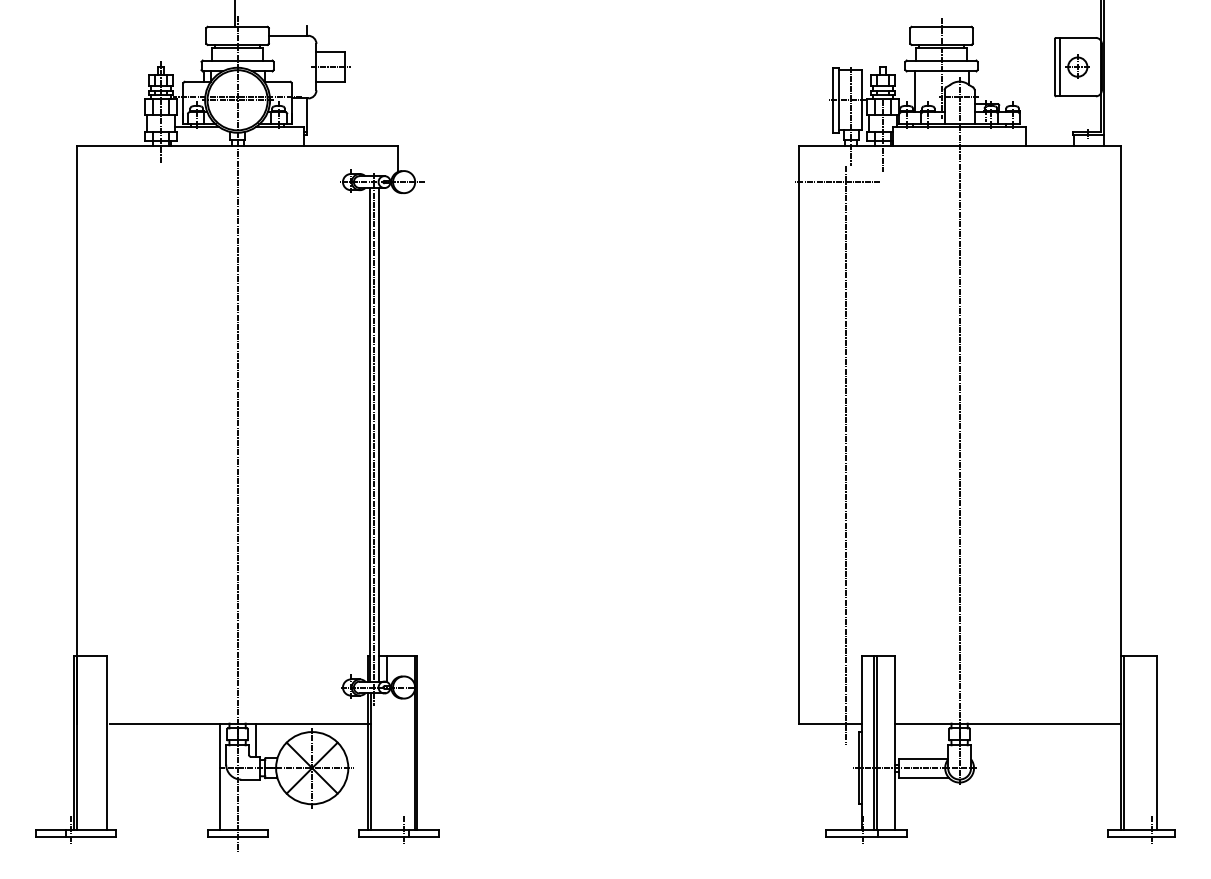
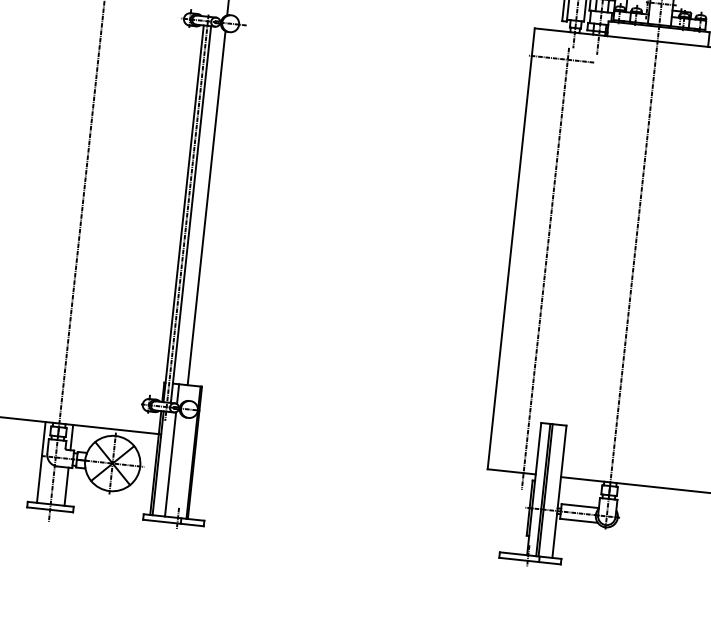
line: (398, 424) -> (206, 208), added
line: (387, 760) -> (170, 463), added
line: (255, 804) -> (66, 486), added

